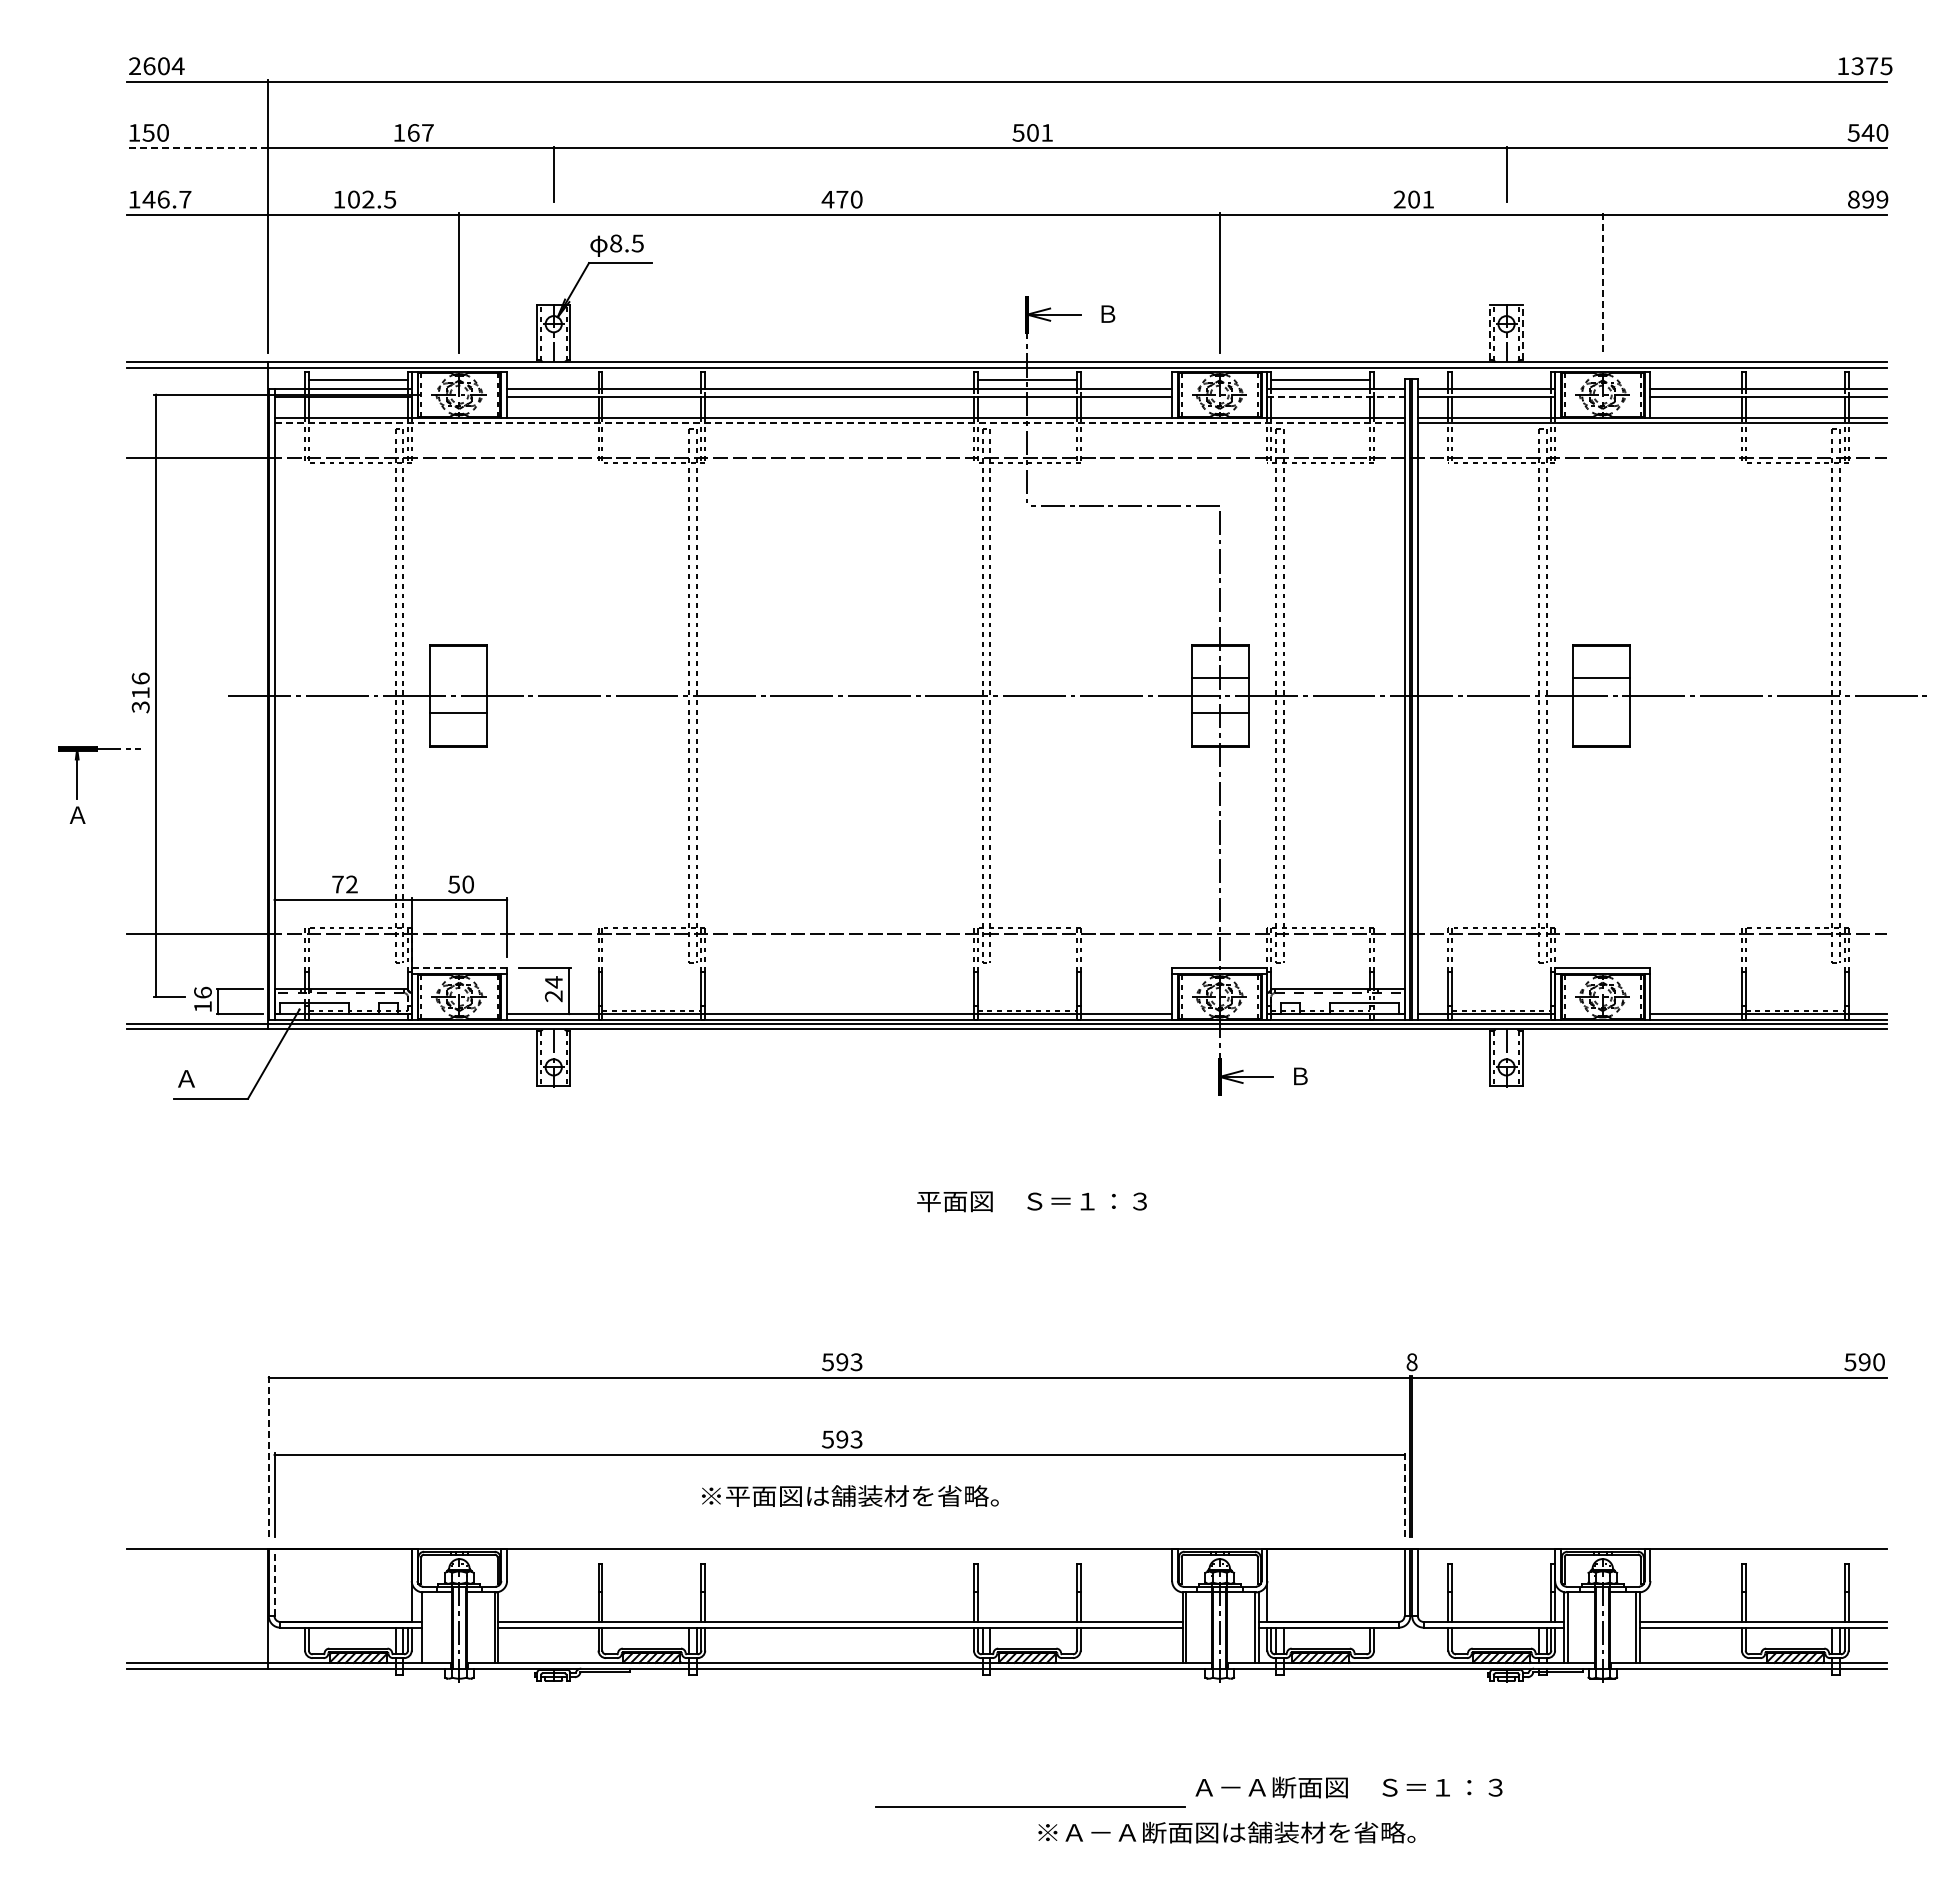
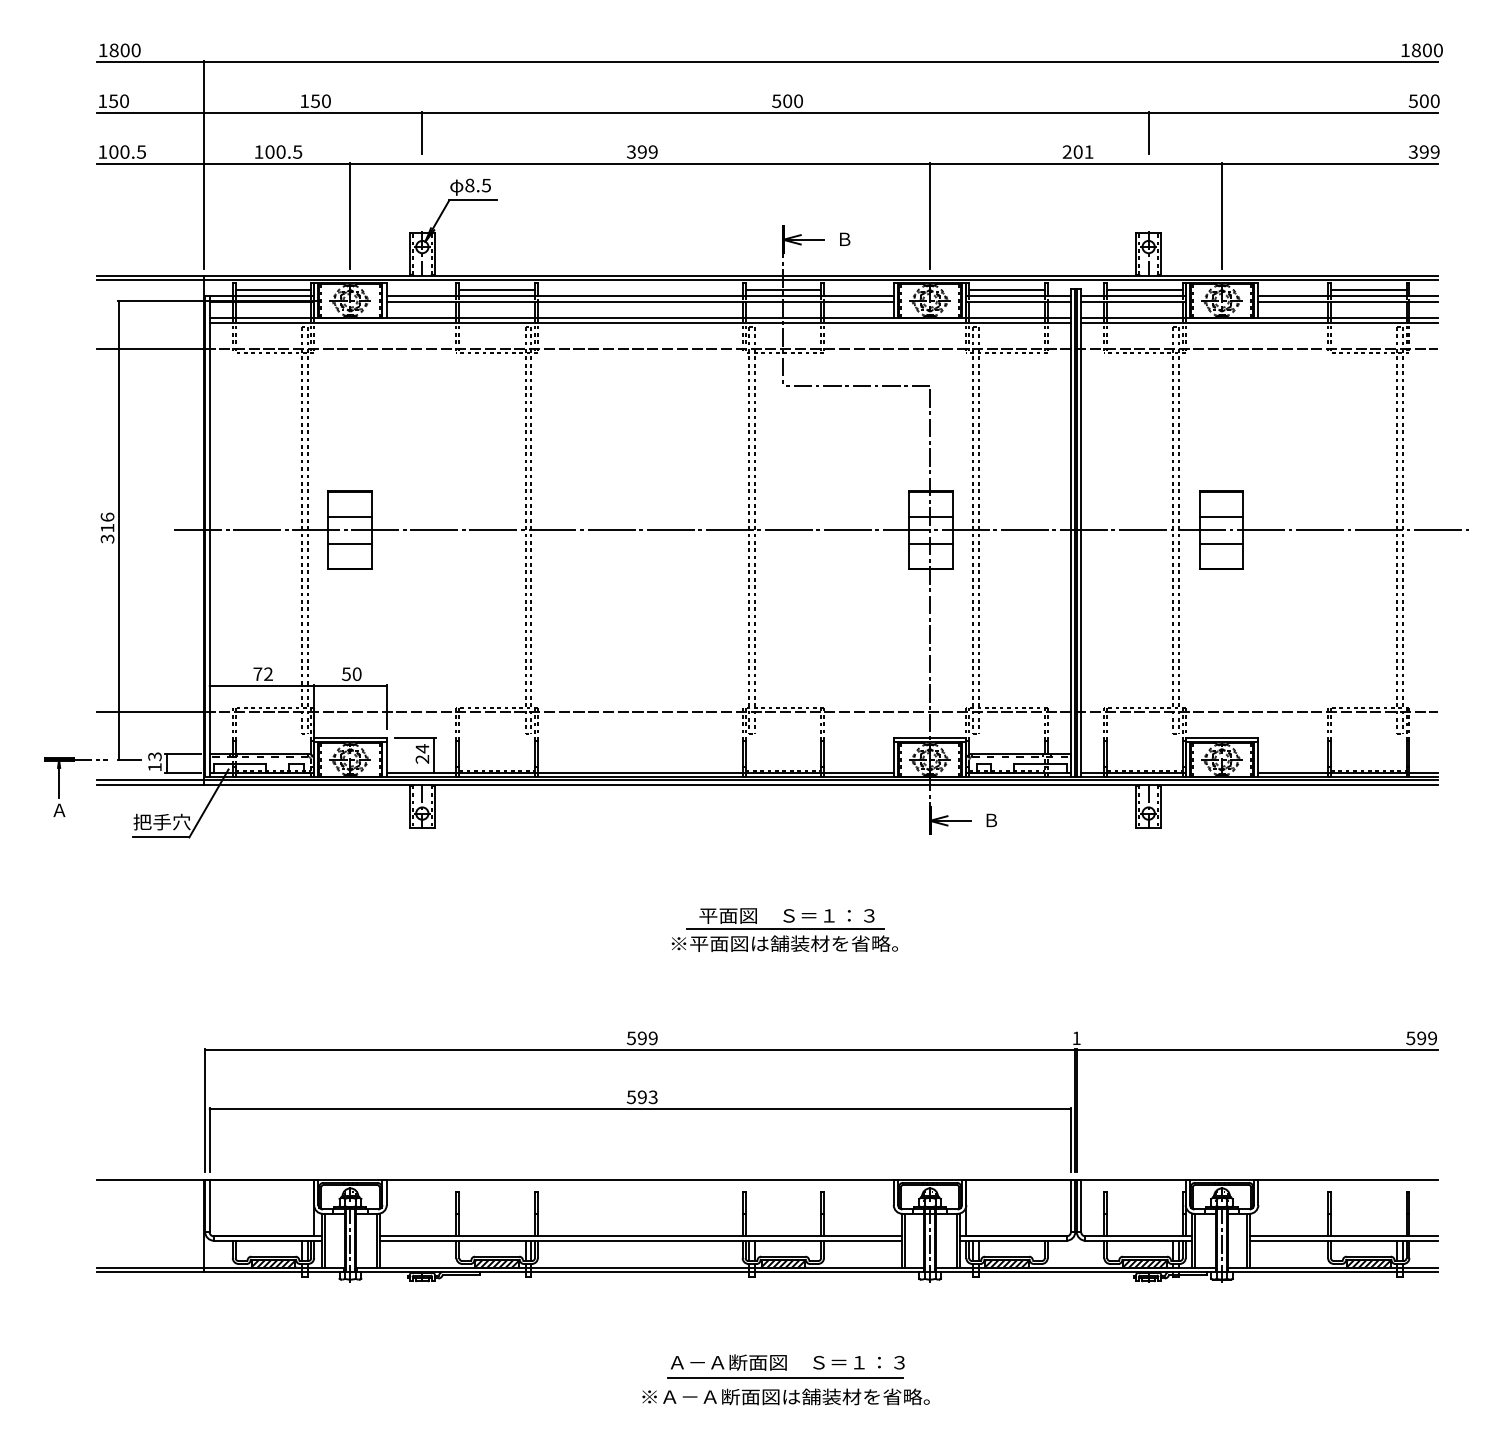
text: (156, 66) -> (119, 50), 2604 -> 1800
text: (1871, 66) -> (1426, 50), 1375 -> 1800
text: (420, 132) -> (320, 100), 167 -> 150
text: (1047, 132) -> (798, 100), 501 -> 500
text: (1867, 132) -> (1423, 100), 540 -> 500
line: (197, 148) -> (150, 113), dashed -> solid
text: (166, 199) -> (127, 152), 146.7 -> 100.5
text: (368, 199) -> (281, 152), 102.5 -> 100.5
text: (841, 199) -> (641, 152), 470 -> 399
text: (1853, 199) -> (1413, 152), 899 -> 399
line: (1602, 283) -> (1221, 216), dashed -> solid
line: (1489, 332) -> (1135, 253), dashed -> solid
line: (1523, 332) -> (1161, 253), dashed -> solid
line: (651, 380) -> (496, 289), added
line: (1501, 380) -> (1144, 289), added
line: (1794, 380) -> (1368, 289), added
line: (1336, 396) -> (1019, 302), dashed -> solid
line: (840, 423) -> (640, 322), dashed -> solid
line: (458, 678) -> (349, 517), added
line: (1601, 713) -> (1221, 543), added
part: (77, 784) -> (59, 787), moved
line: (459, 968) -> (350, 738), dashed -> solid
text: (202, 992) -> (154, 756), 16 -> 13
text: (211, 1078) -> (161, 822), Ａ -> 把手穴
line: (1030, 1219) -> (785, 929), added
text: (856, 1362) -> (653, 1038), 593 -> 599
text: (1411, 1362) -> (1076, 1038), 8 -> 1
text: (1878, 1362) -> (1432, 1038), 590 -> 599
line: (268, 1456) -> (204, 1110), dashed -> solid
text: (850, 1495) -> (785, 943), moved
line: (1404, 1495) -> (1070, 1139), dashed -> solid
line: (274, 1582) -> (209, 1206), dashed -> solid
line: (426, 1627) -> (325, 1240), added
text: (1348, 1787) -> (787, 1362), moved
text: (1226, 1832) -> (785, 1396), moved

